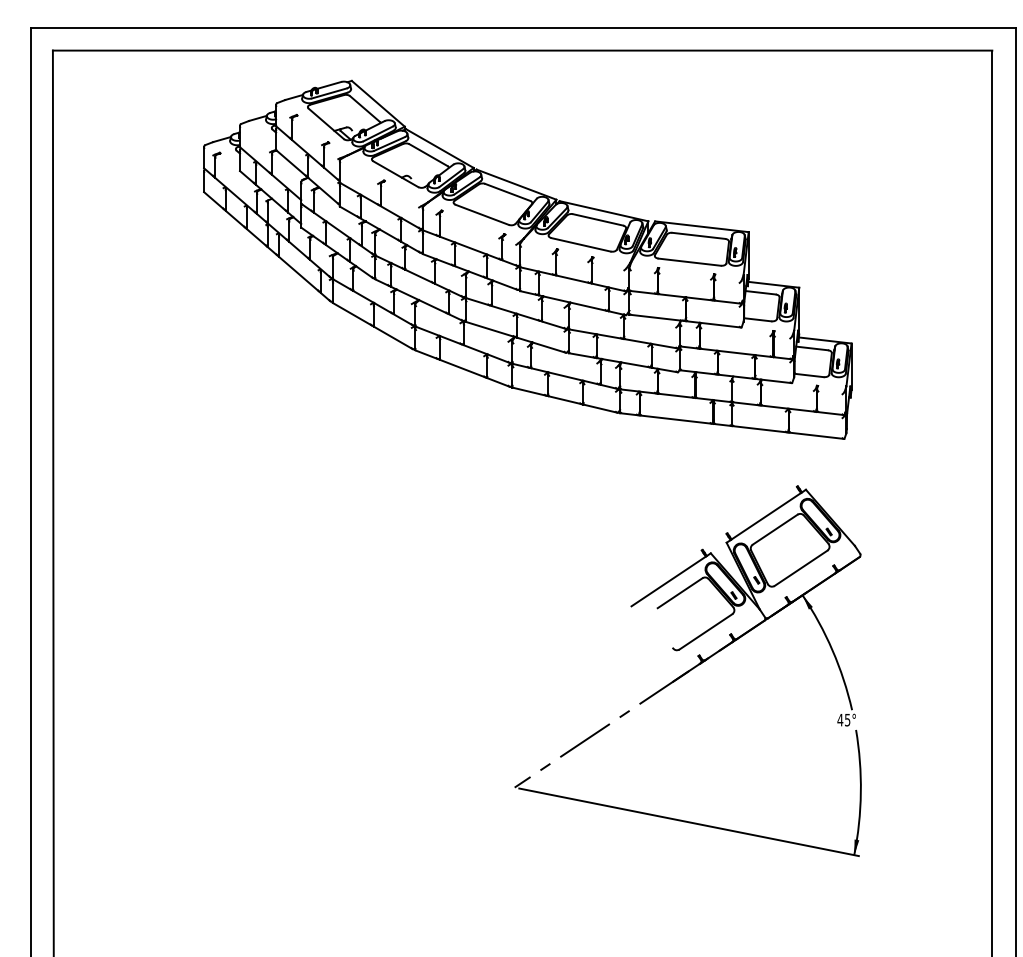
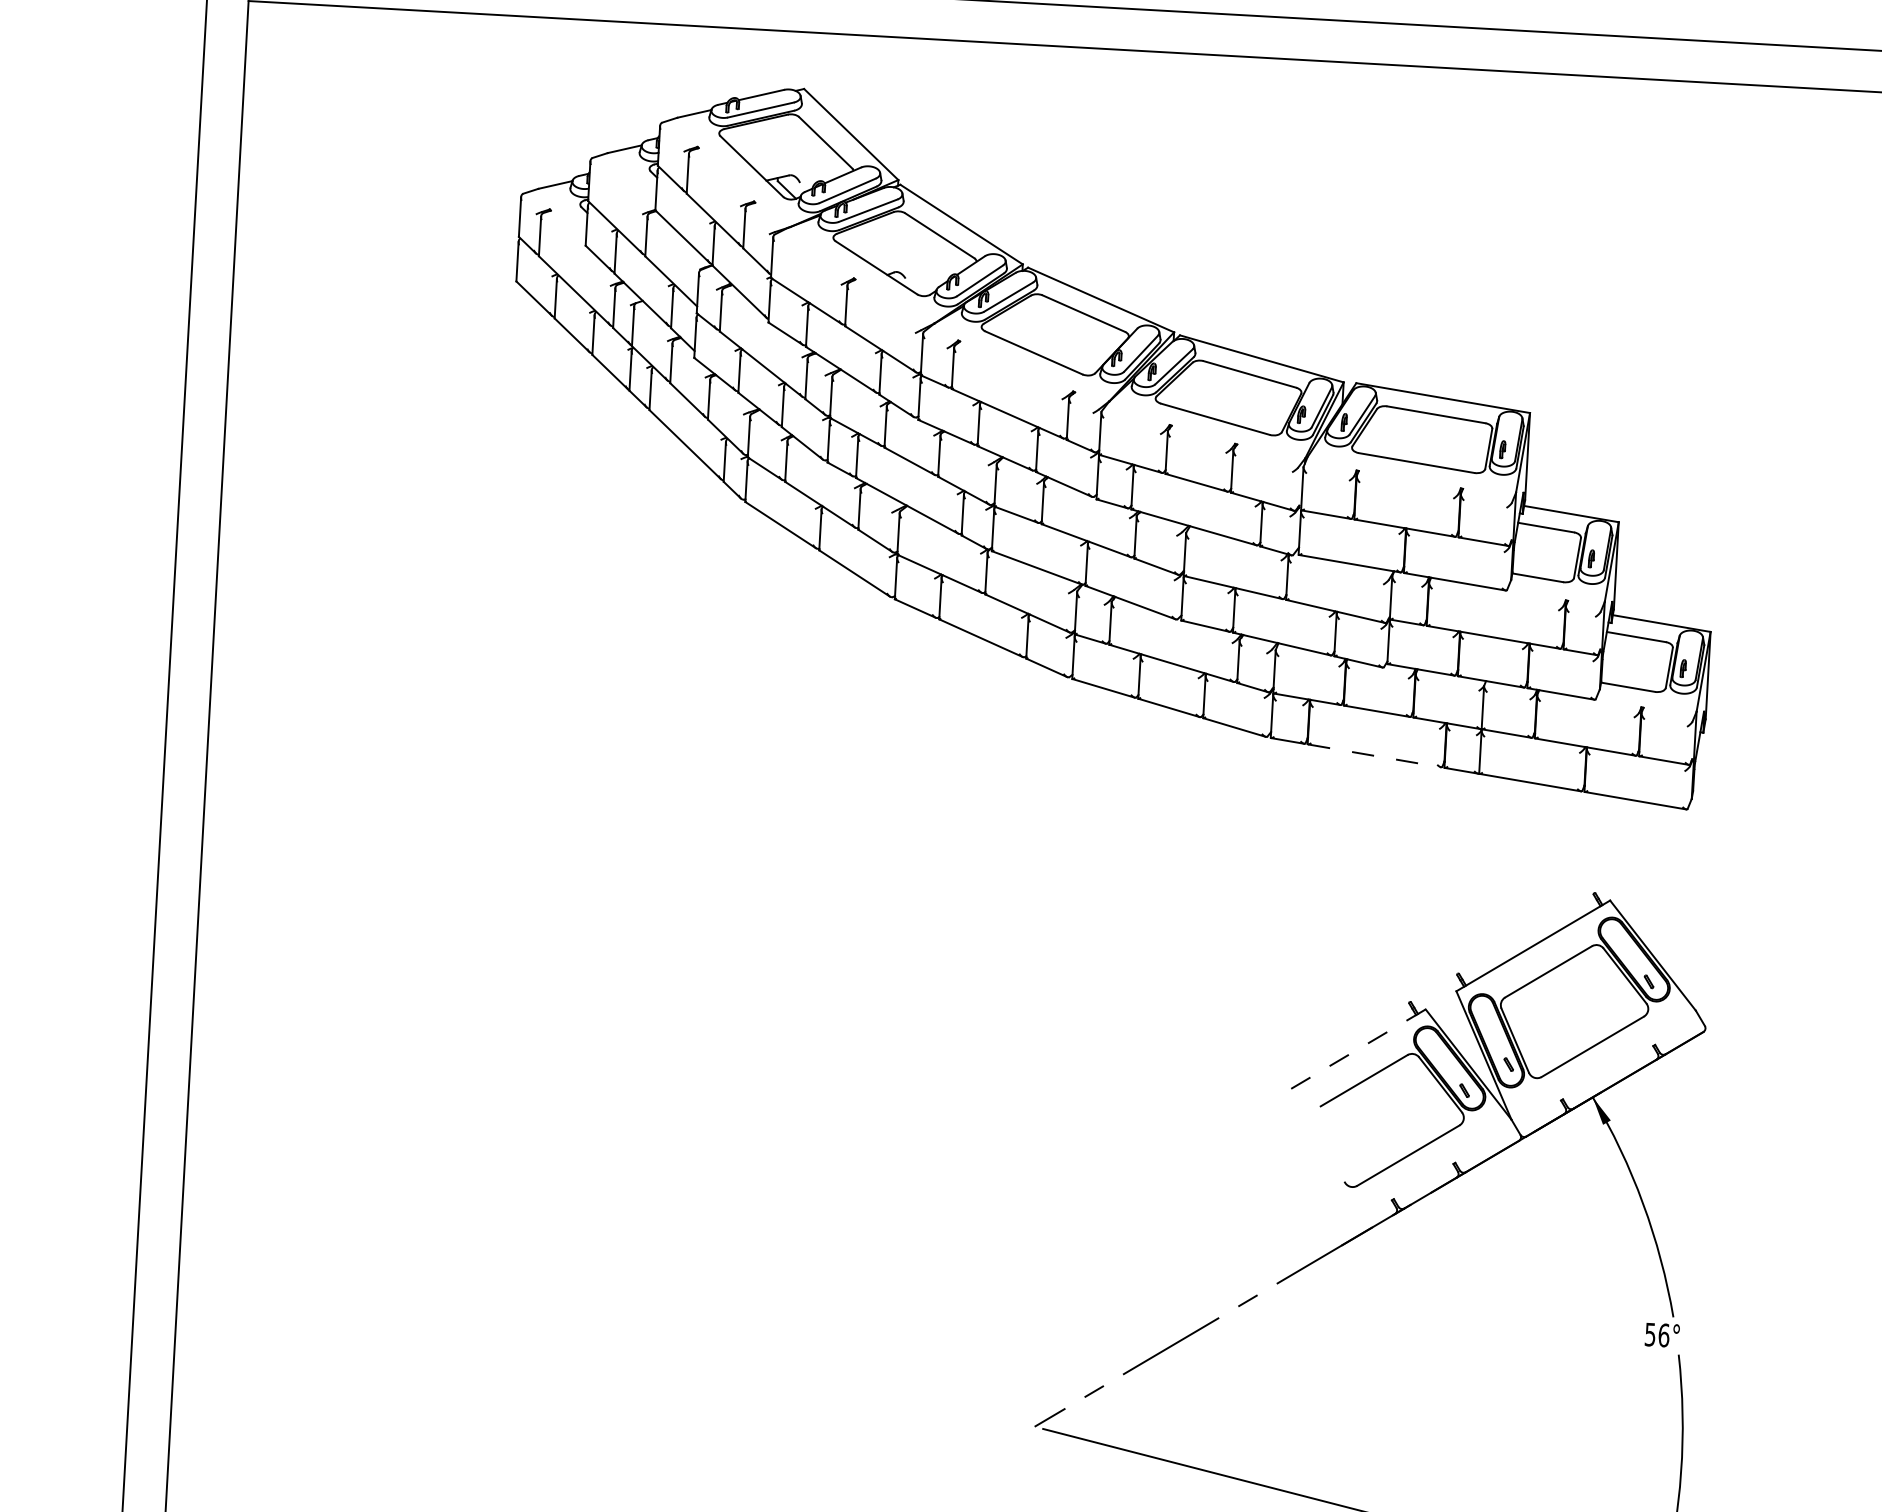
line: (676, 419) -> (1375, 755), solid -> dashed
line: (671, 579) -> (1349, 1054), solid -> dashed
text: (843, 719) -> (1656, 1333), 45° -> 56°

